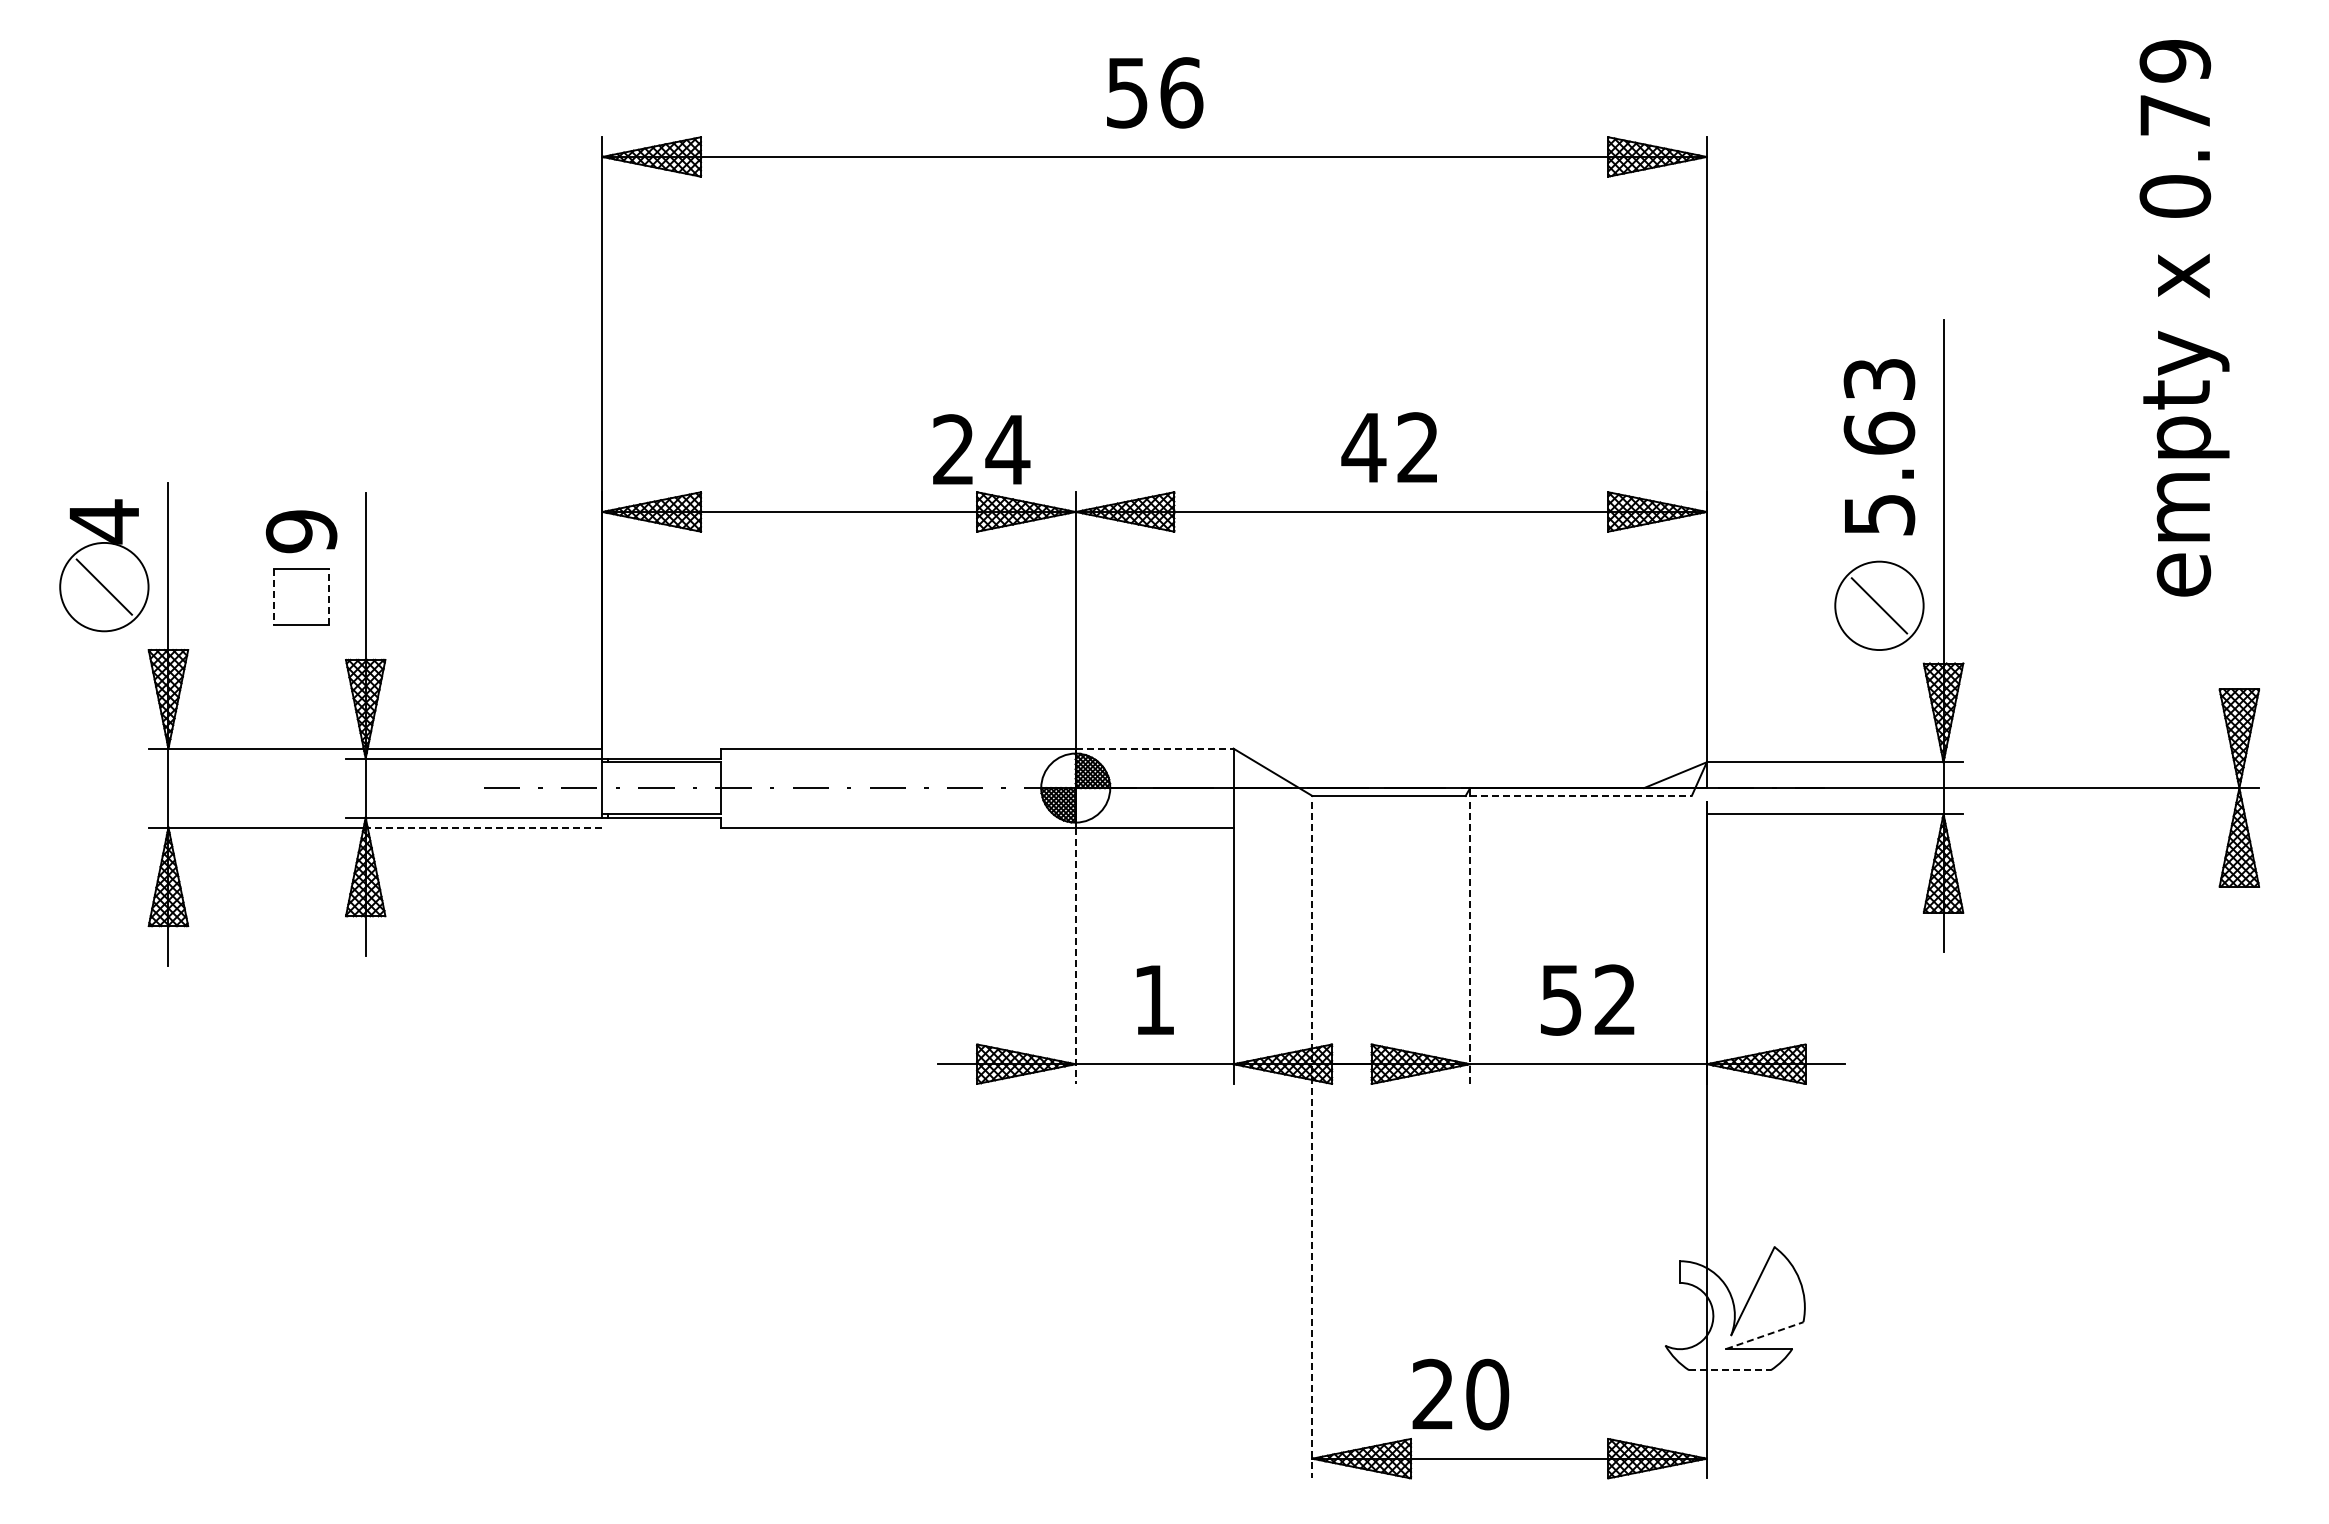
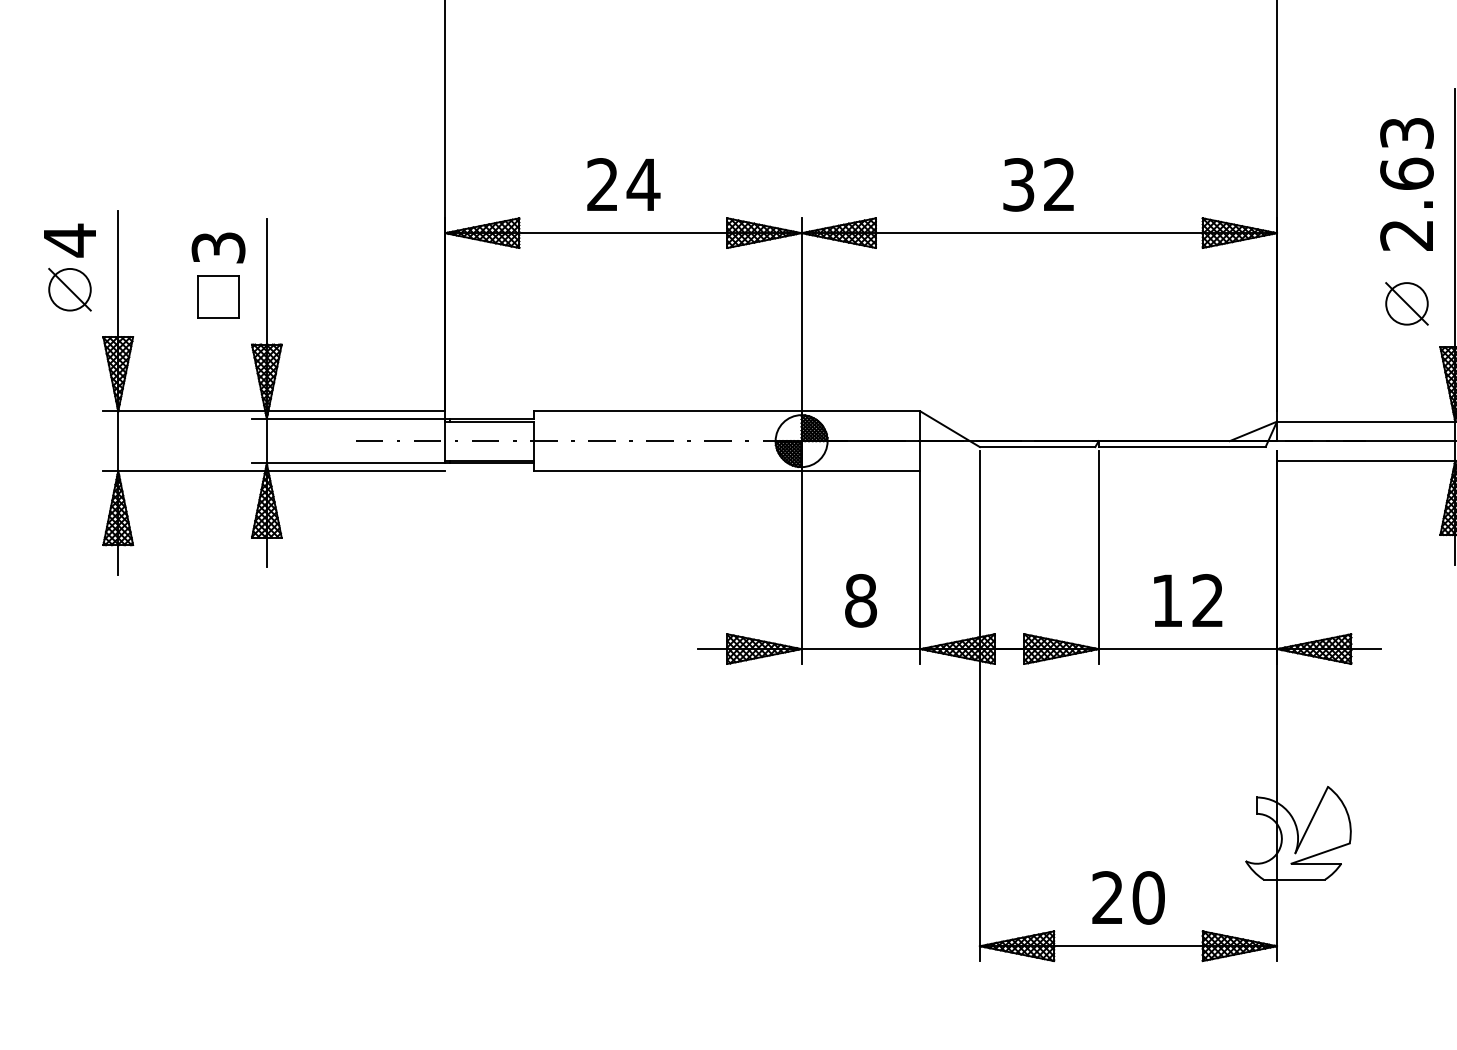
text: (1363, 447) -> (1018, 184), 42 -> 32
text: (981, 449) -> (623, 184), moved
text: (1879, 515) -> (1407, 235), 5.63 -> 2.63
text: (301, 531) -> (218, 247), 9 -> 3
circle: (103, 586) -> (69, 289), size x0.62
line: (274, 596) -> (198, 296), dashed -> solid
line: (329, 596) -> (239, 296), dashed -> solid
circle: (1879, 605) -> (1407, 303), size x0.62
line: (1154, 748) -> (860, 411), dashed -> solid
line: (1581, 795) -> (1182, 446), dashed -> solid
line: (484, 827) -> (356, 470), dashed -> solid
line: (1470, 943) -> (1098, 558), dashed -> solid
line: (1075, 956) -> (801, 567), dashed -> solid
text: (1154, 999) -> (860, 600), 1 -> 8
text: (1561, 1000) -> (1167, 601), 52 -> 12
line: (1312, 1140) -> (979, 706), dashed -> solid
line: (1764, 1335) -> (1320, 853), dashed -> solid
line: (1729, 1370) -> (1294, 879), dashed -> solid
text: (1460, 1394) -> (1128, 897), moved

